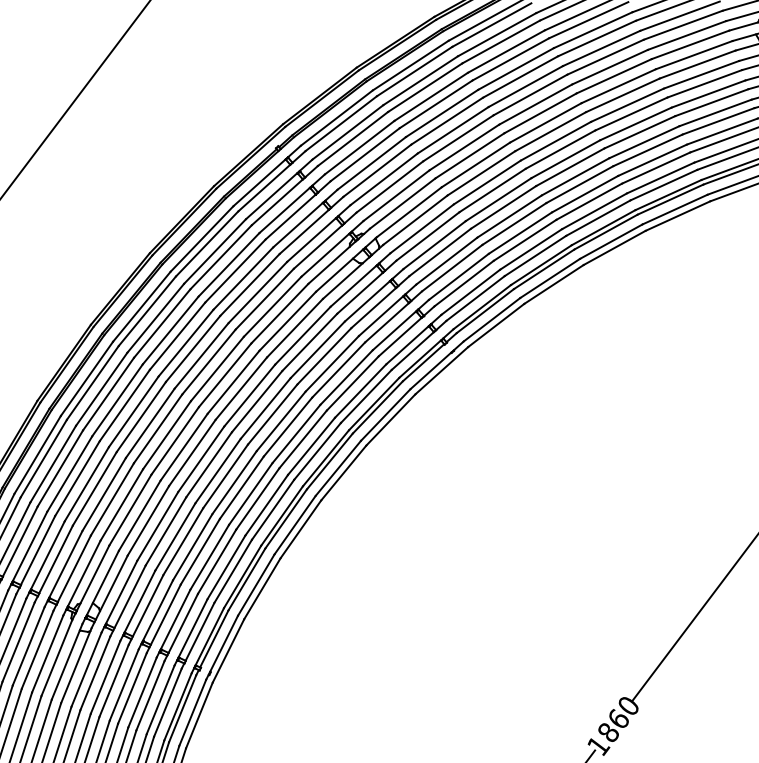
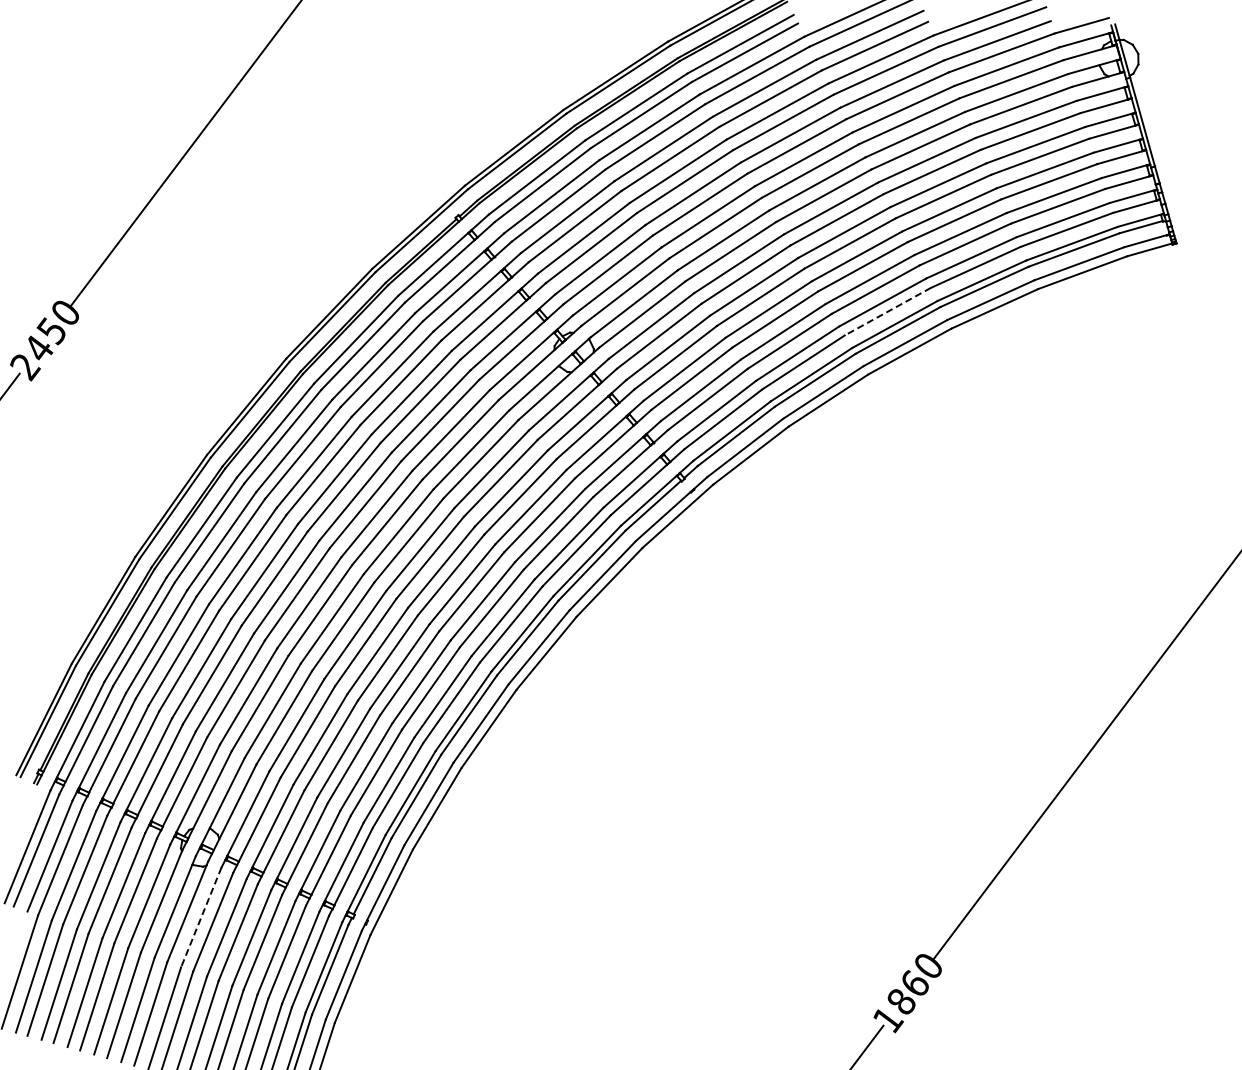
line: (598, 218) -> (887, 311), solid -> dashed
line: (86, 669) -> (201, 917), solid -> dashed

